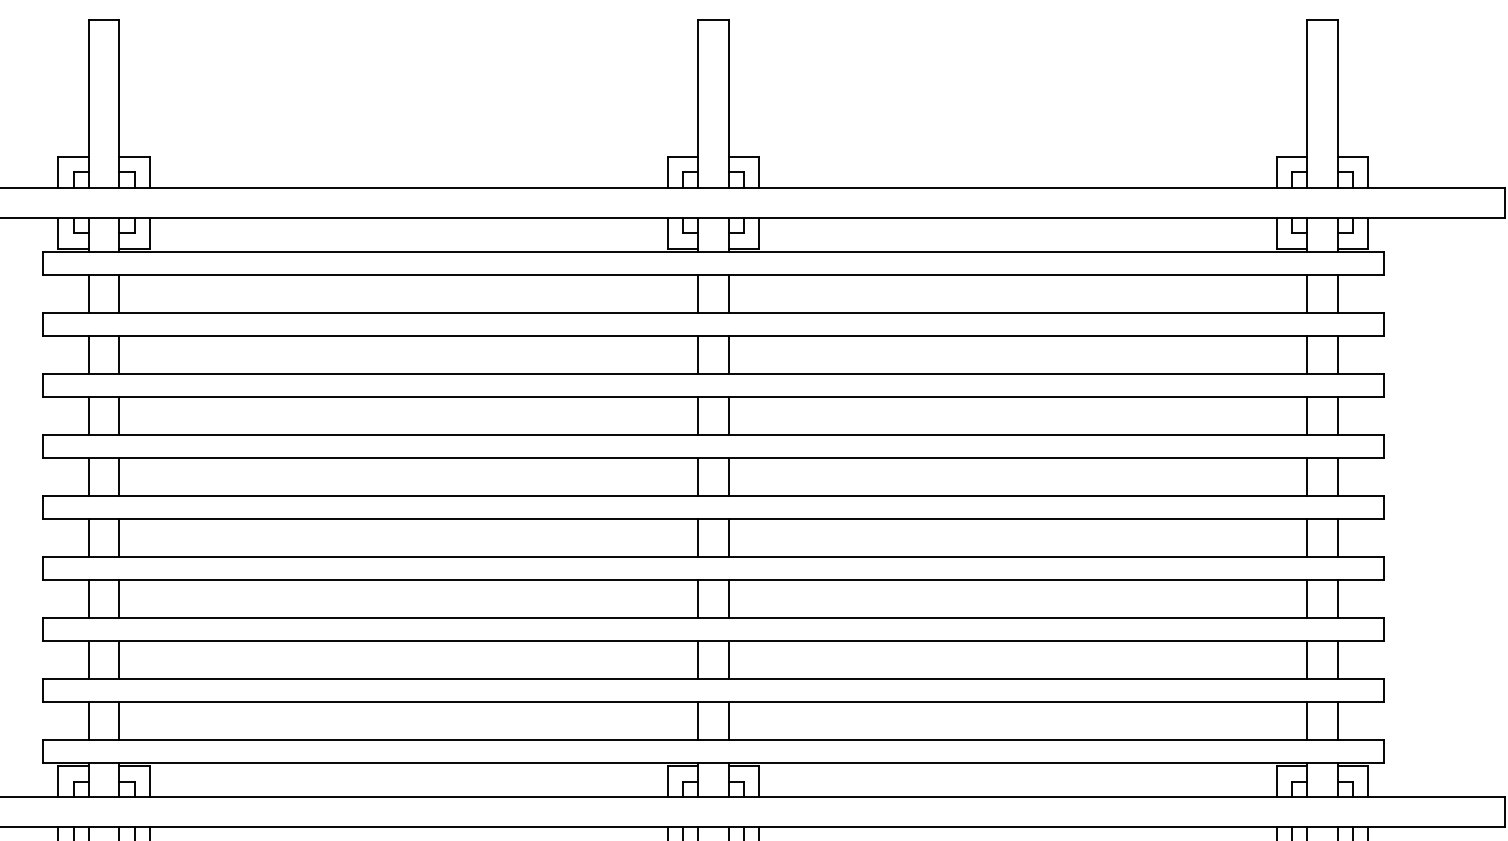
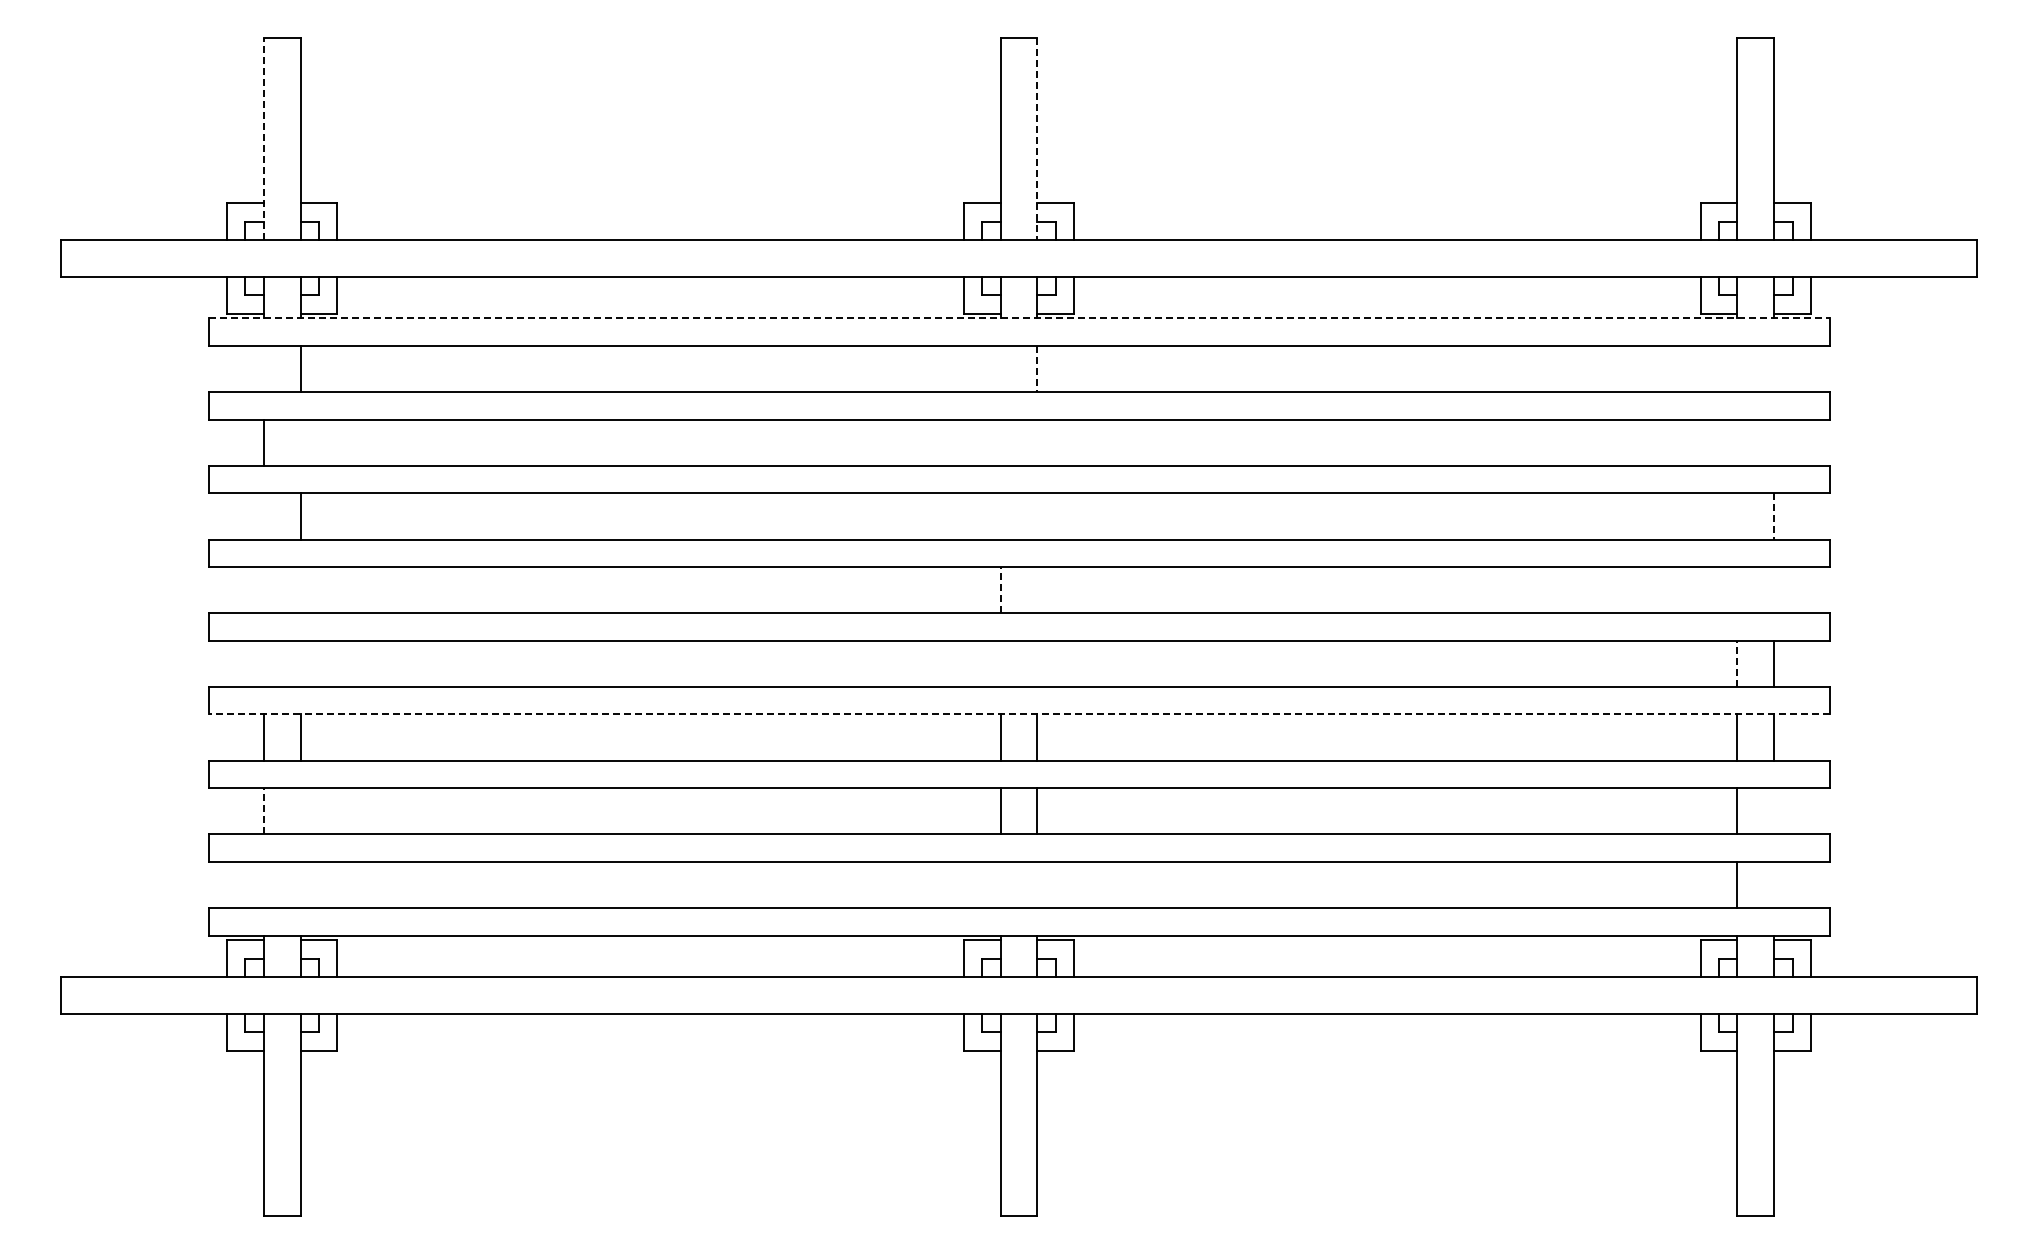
line: (88, 103) -> (263, 138), solid -> dashed
line: (728, 104) -> (1037, 139), solid -> dashed
line: (713, 252) -> (1019, 318), solid -> dashed
line: (88, 294) -> (263, 369), removed
line: (698, 294) -> (1000, 369), removed
line: (728, 294) -> (1037, 369), solid -> dashed
line: (1307, 294) -> (1737, 369), removed
line: (1338, 294) -> (1774, 369), removed
line: (119, 354) -> (300, 442), removed
line: (698, 354) -> (1000, 442), removed
line: (728, 354) -> (1037, 442), removed
line: (1307, 354) -> (1737, 442), removed
line: (1338, 354) -> (1774, 442), removed
line: (88, 416) -> (263, 516), removed
line: (698, 416) -> (1000, 516), removed
line: (728, 416) -> (1037, 516), removed
line: (1307, 416) -> (1737, 516), removed
line: (1338, 416) -> (1774, 516), solid -> dashed
line: (698, 476) -> (1000, 589), solid -> dashed
line: (88, 477) -> (263, 590), removed
line: (119, 477) -> (300, 590), removed
line: (728, 477) -> (1037, 590), removed
line: (1307, 477) -> (1737, 590), removed
line: (1338, 477) -> (1774, 590), removed
line: (88, 537) -> (263, 663), removed
line: (119, 537) -> (300, 663), removed
line: (698, 537) -> (1000, 663), removed
line: (728, 537) -> (1037, 663), removed
line: (1307, 537) -> (1737, 663), solid -> dashed
line: (712, 579) -> (1018, 714), solid -> dashed
line: (88, 659) -> (263, 810), solid -> dashed
line: (119, 660) -> (300, 811), removed
line: (1338, 660) -> (1774, 811), removed
line: (88, 720) -> (263, 884), removed
line: (119, 720) -> (300, 884), removed
line: (698, 720) -> (1000, 884), removed
line: (728, 720) -> (1037, 884), removed
line: (1338, 720) -> (1774, 884), removed

